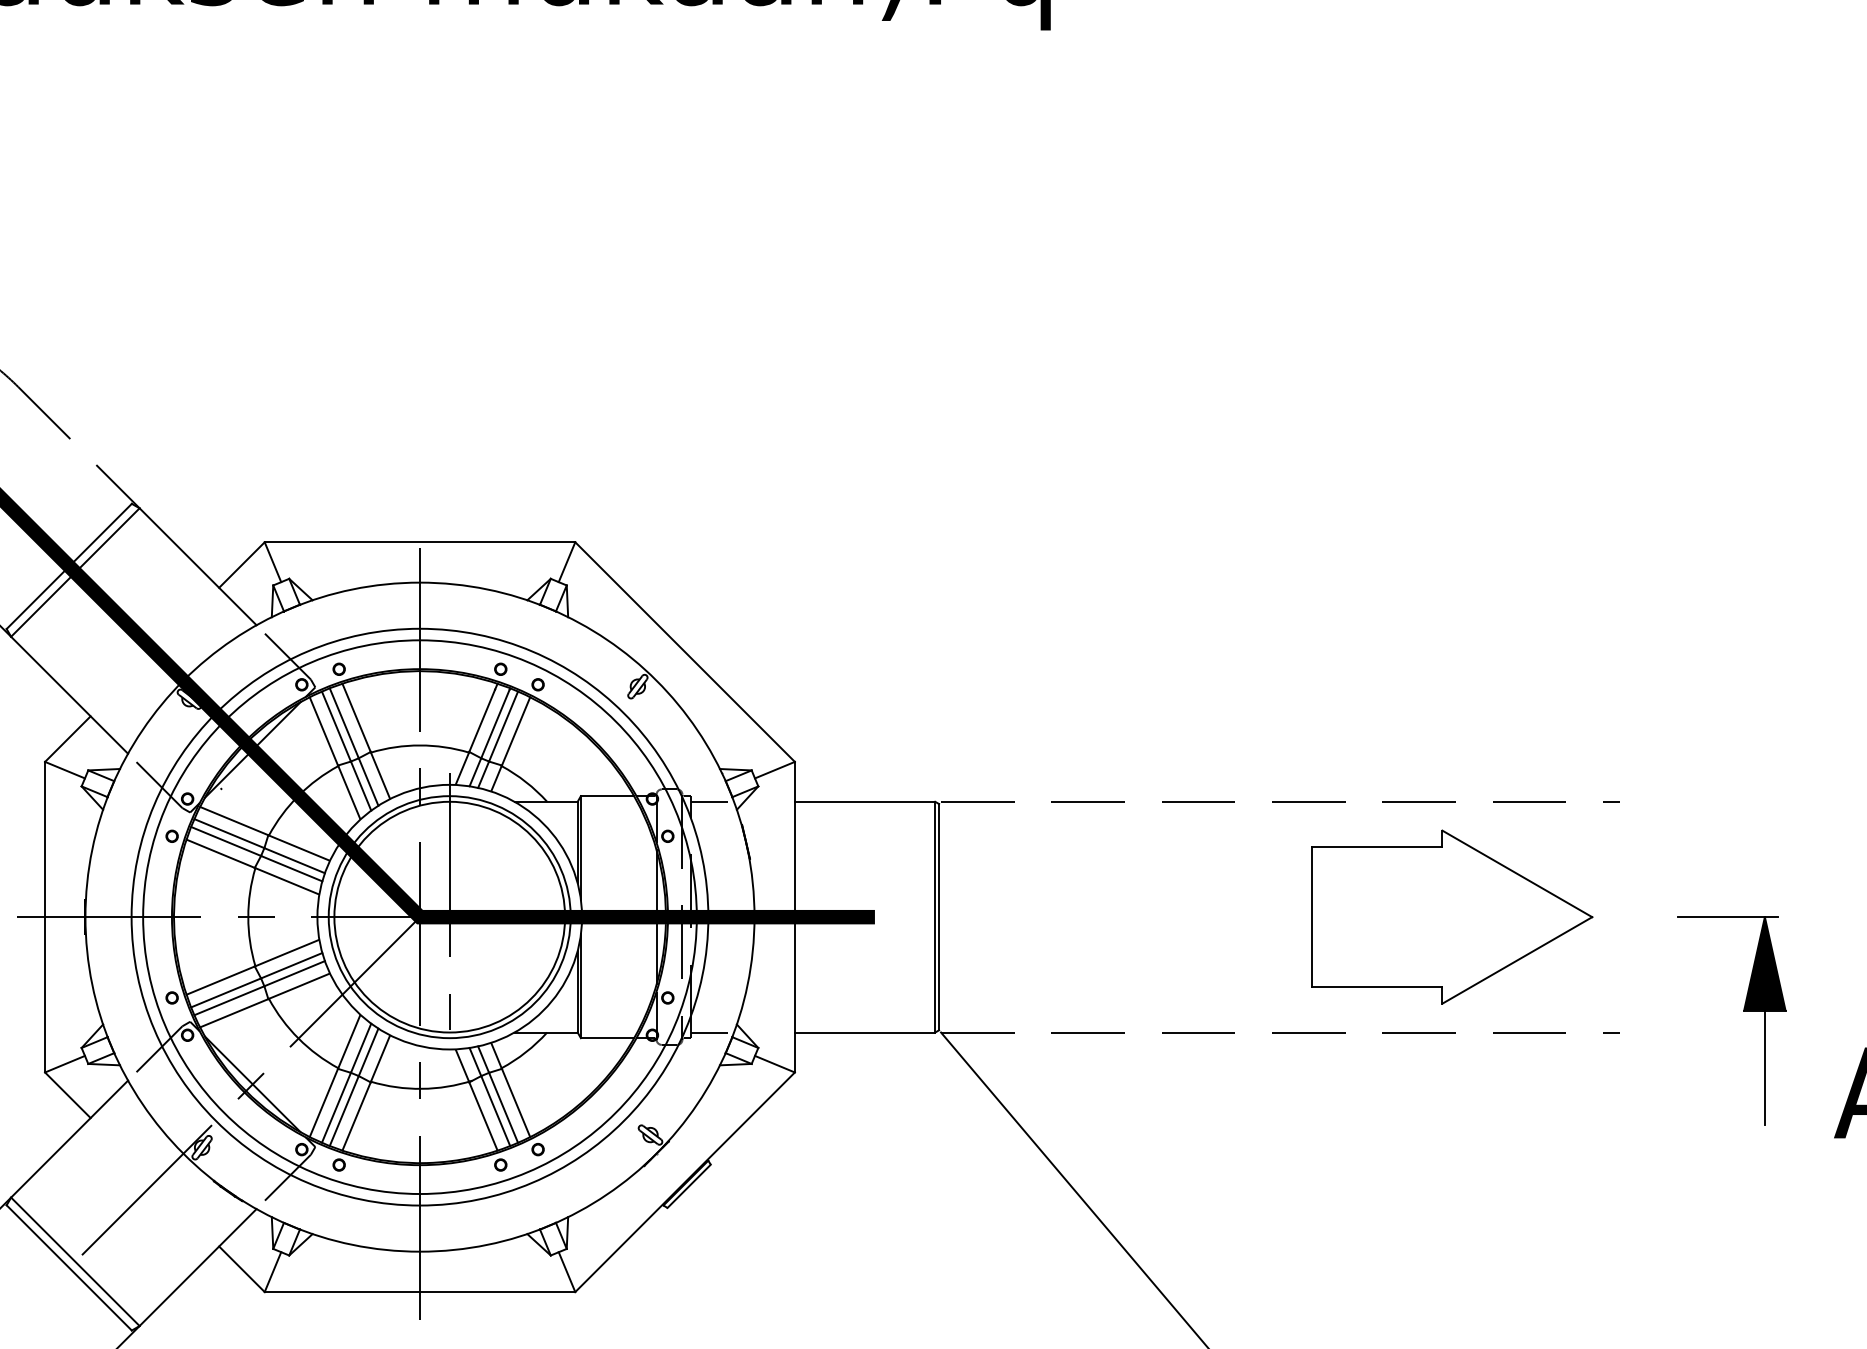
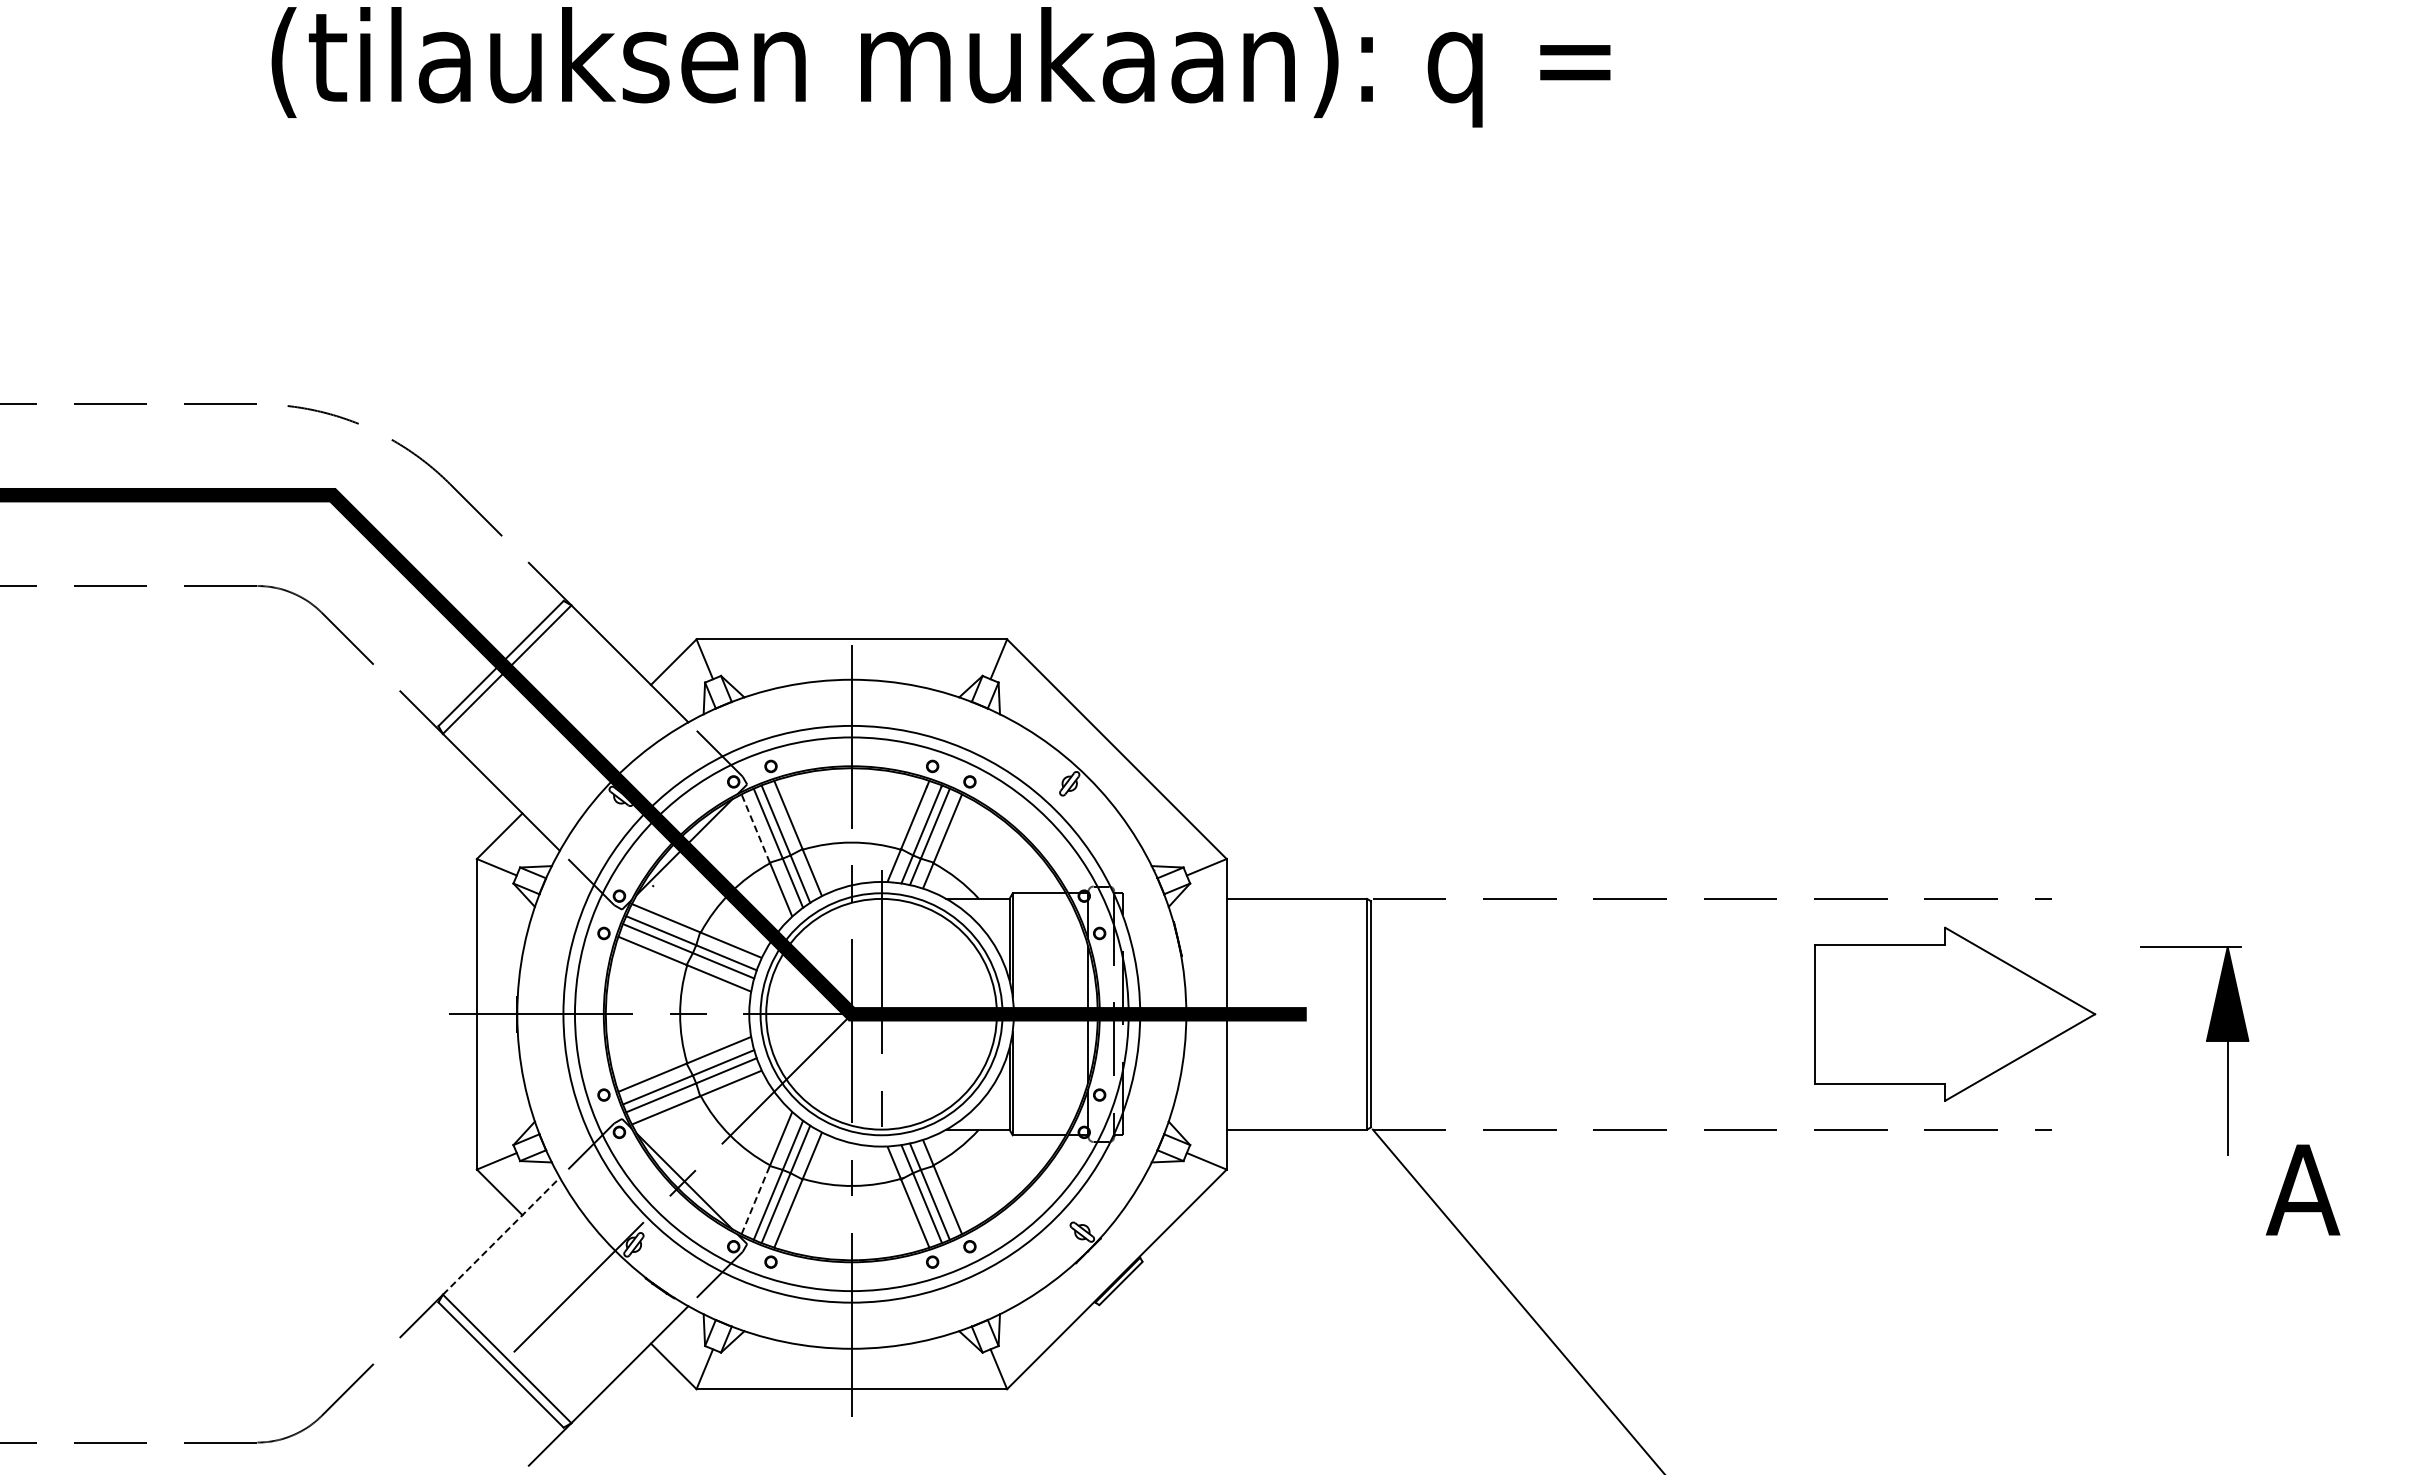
line: (323, 731) -> (755, 828), solid -> dashed
line: (709, 801) -> (1141, 898), removed
part: (1452, 916) -> (1955, 1013), moved
part: (1743, 1011) -> (2206, 1041), moved
line: (709, 1032) -> (1141, 1129), removed
line: (323, 1103) -> (755, 1200), solid -> dashed
line: (69, 1139) -> (501, 1236), solid -> dashed

